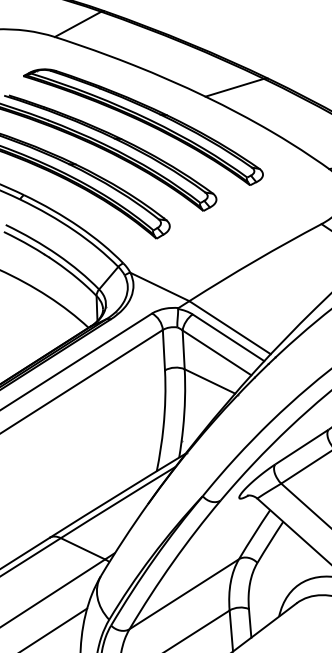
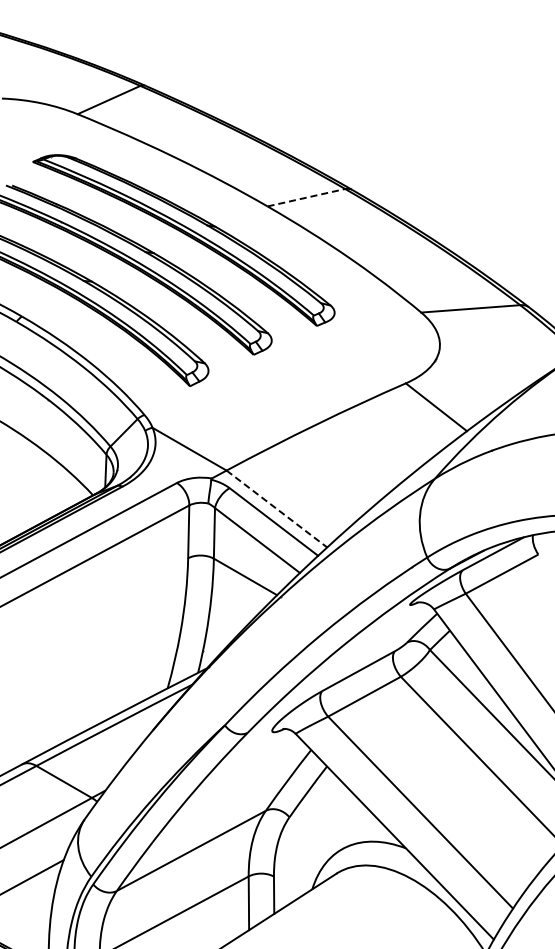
line: (234, 87) -> (306, 197), solid -> dashed
line: (230, 328) -> (277, 509), solid -> dashed

